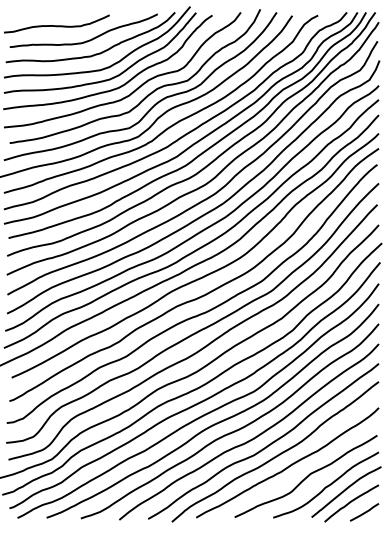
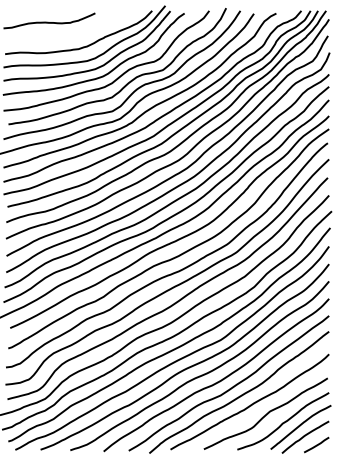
curve: (86, 40) -> (75, 35), removed

